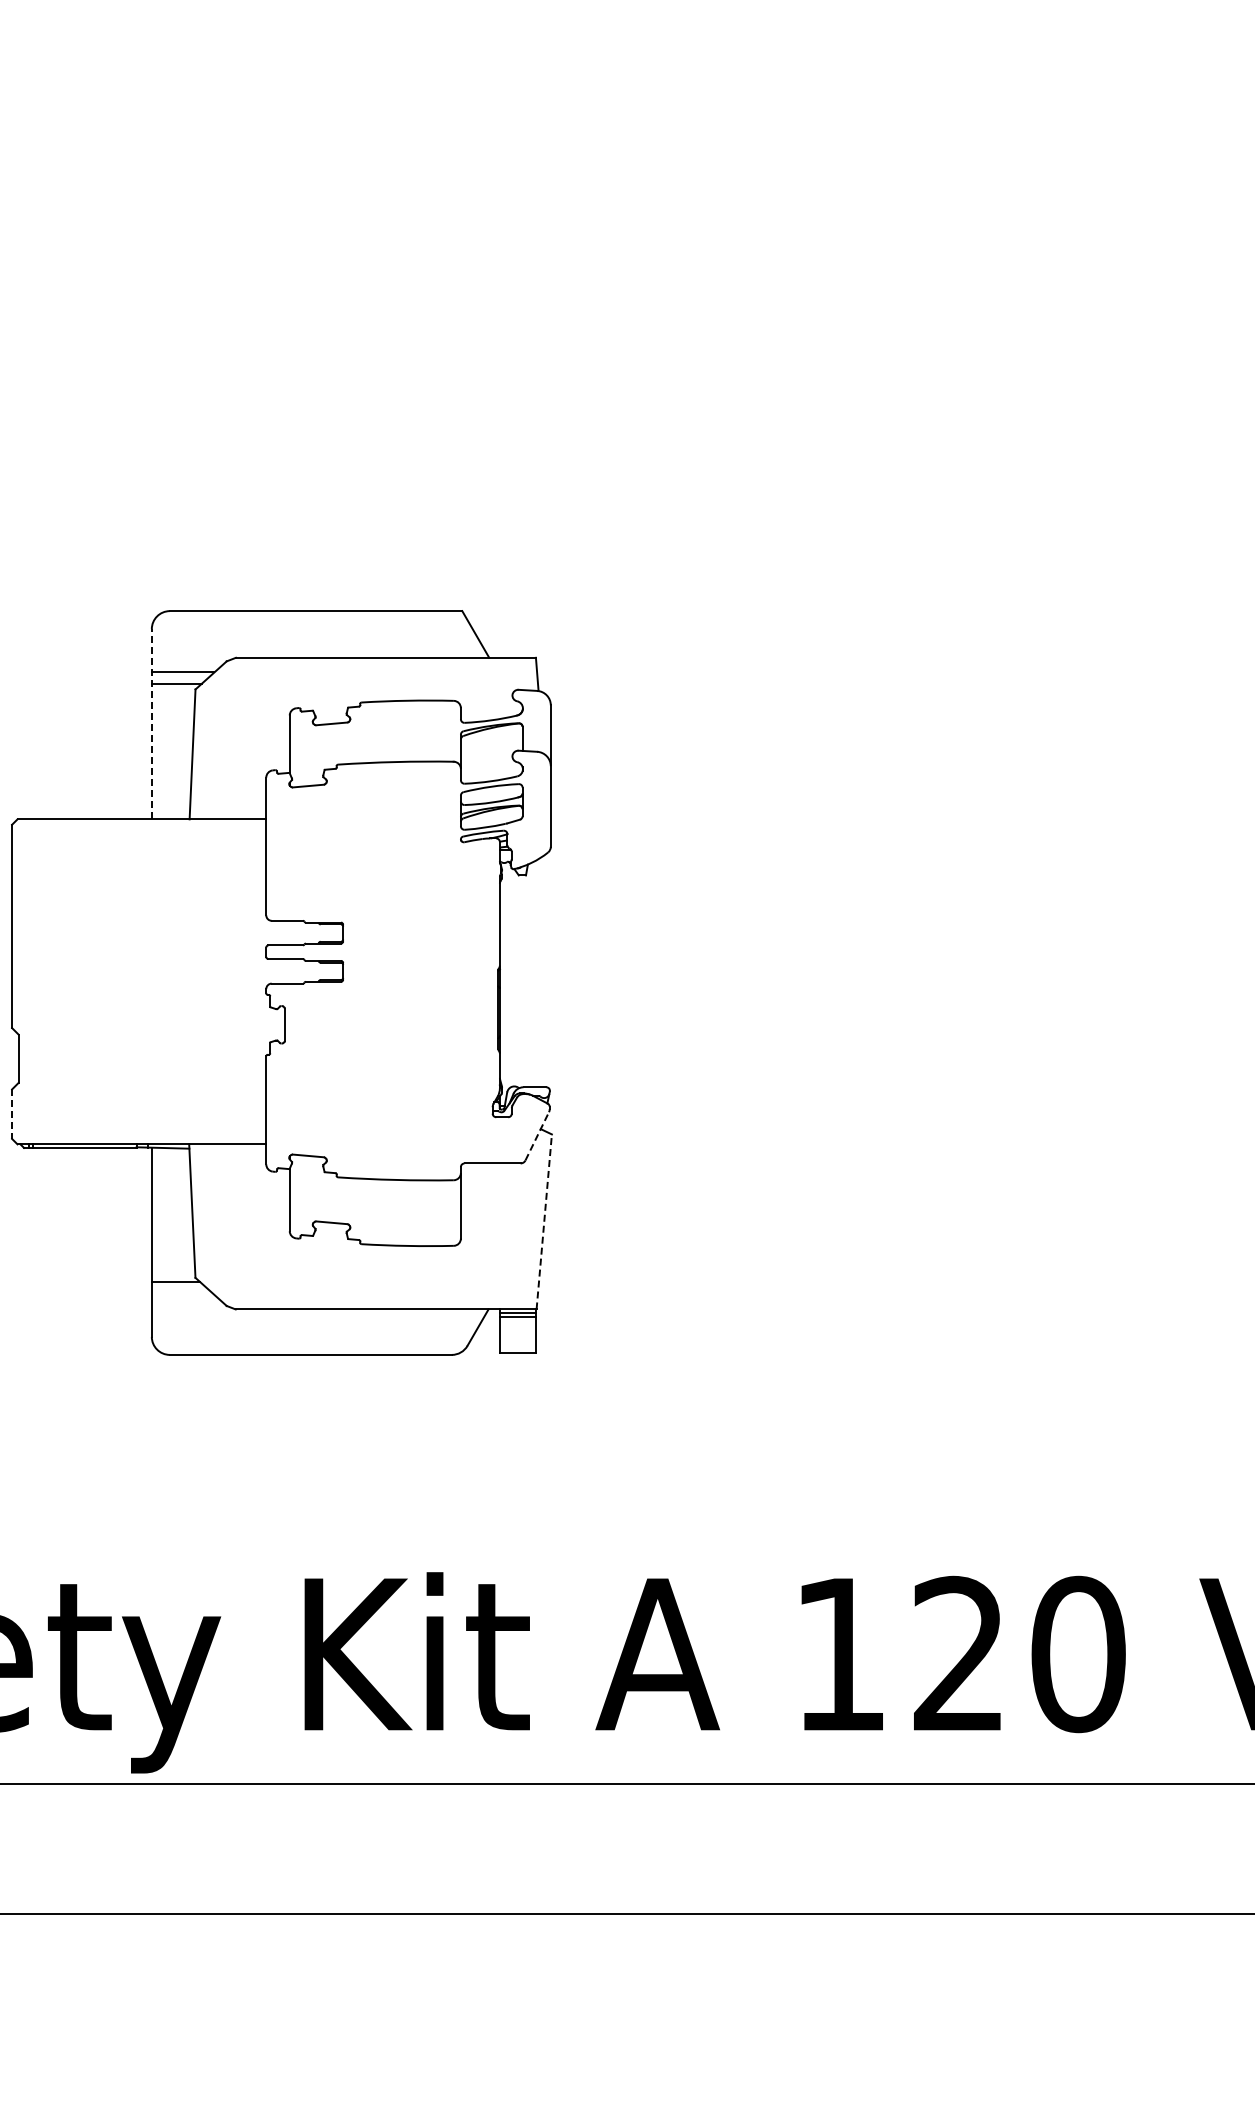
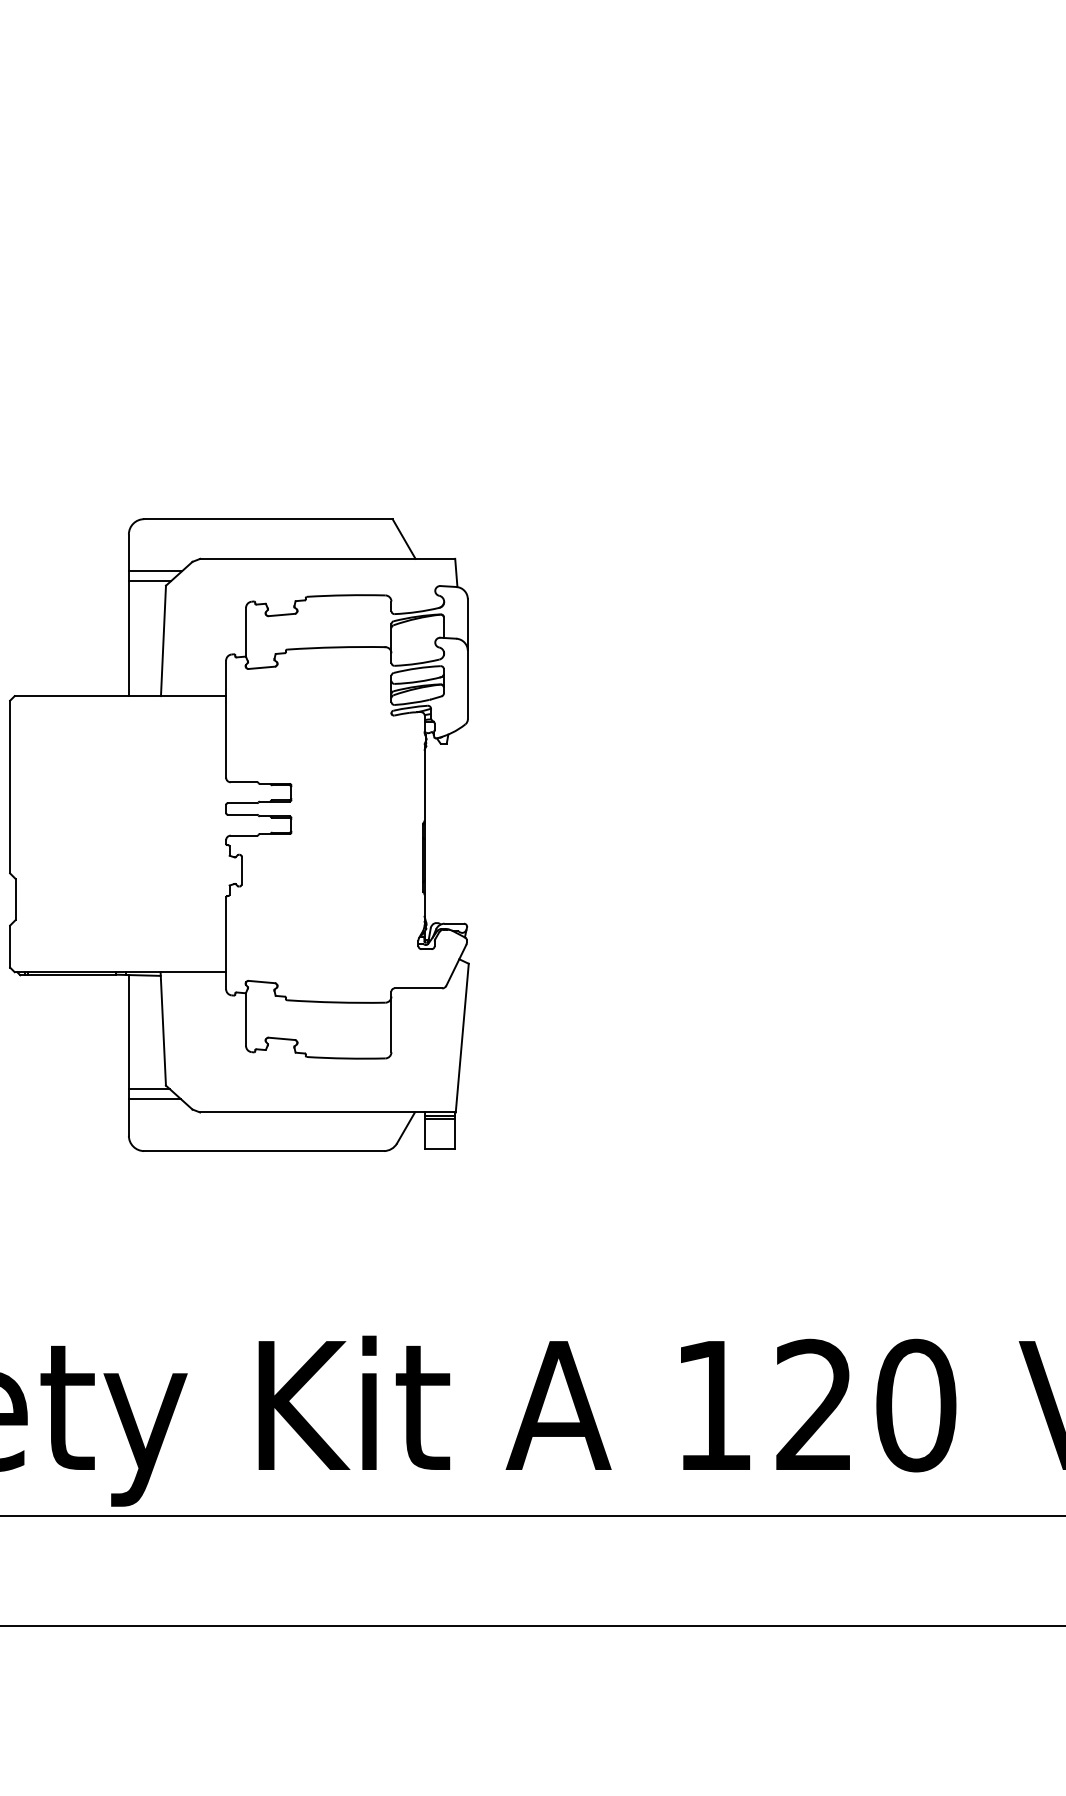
line: (151, 723) -> (128, 614), dashed -> solid
line: (12, 1114) -> (10, 946), dashed -> solid
line: (537, 1136) -> (456, 965), dashed -> solid
line: (544, 1221) -> (462, 1037), dashed -> solid
line: (181, 1293) -> (154, 1098), added

